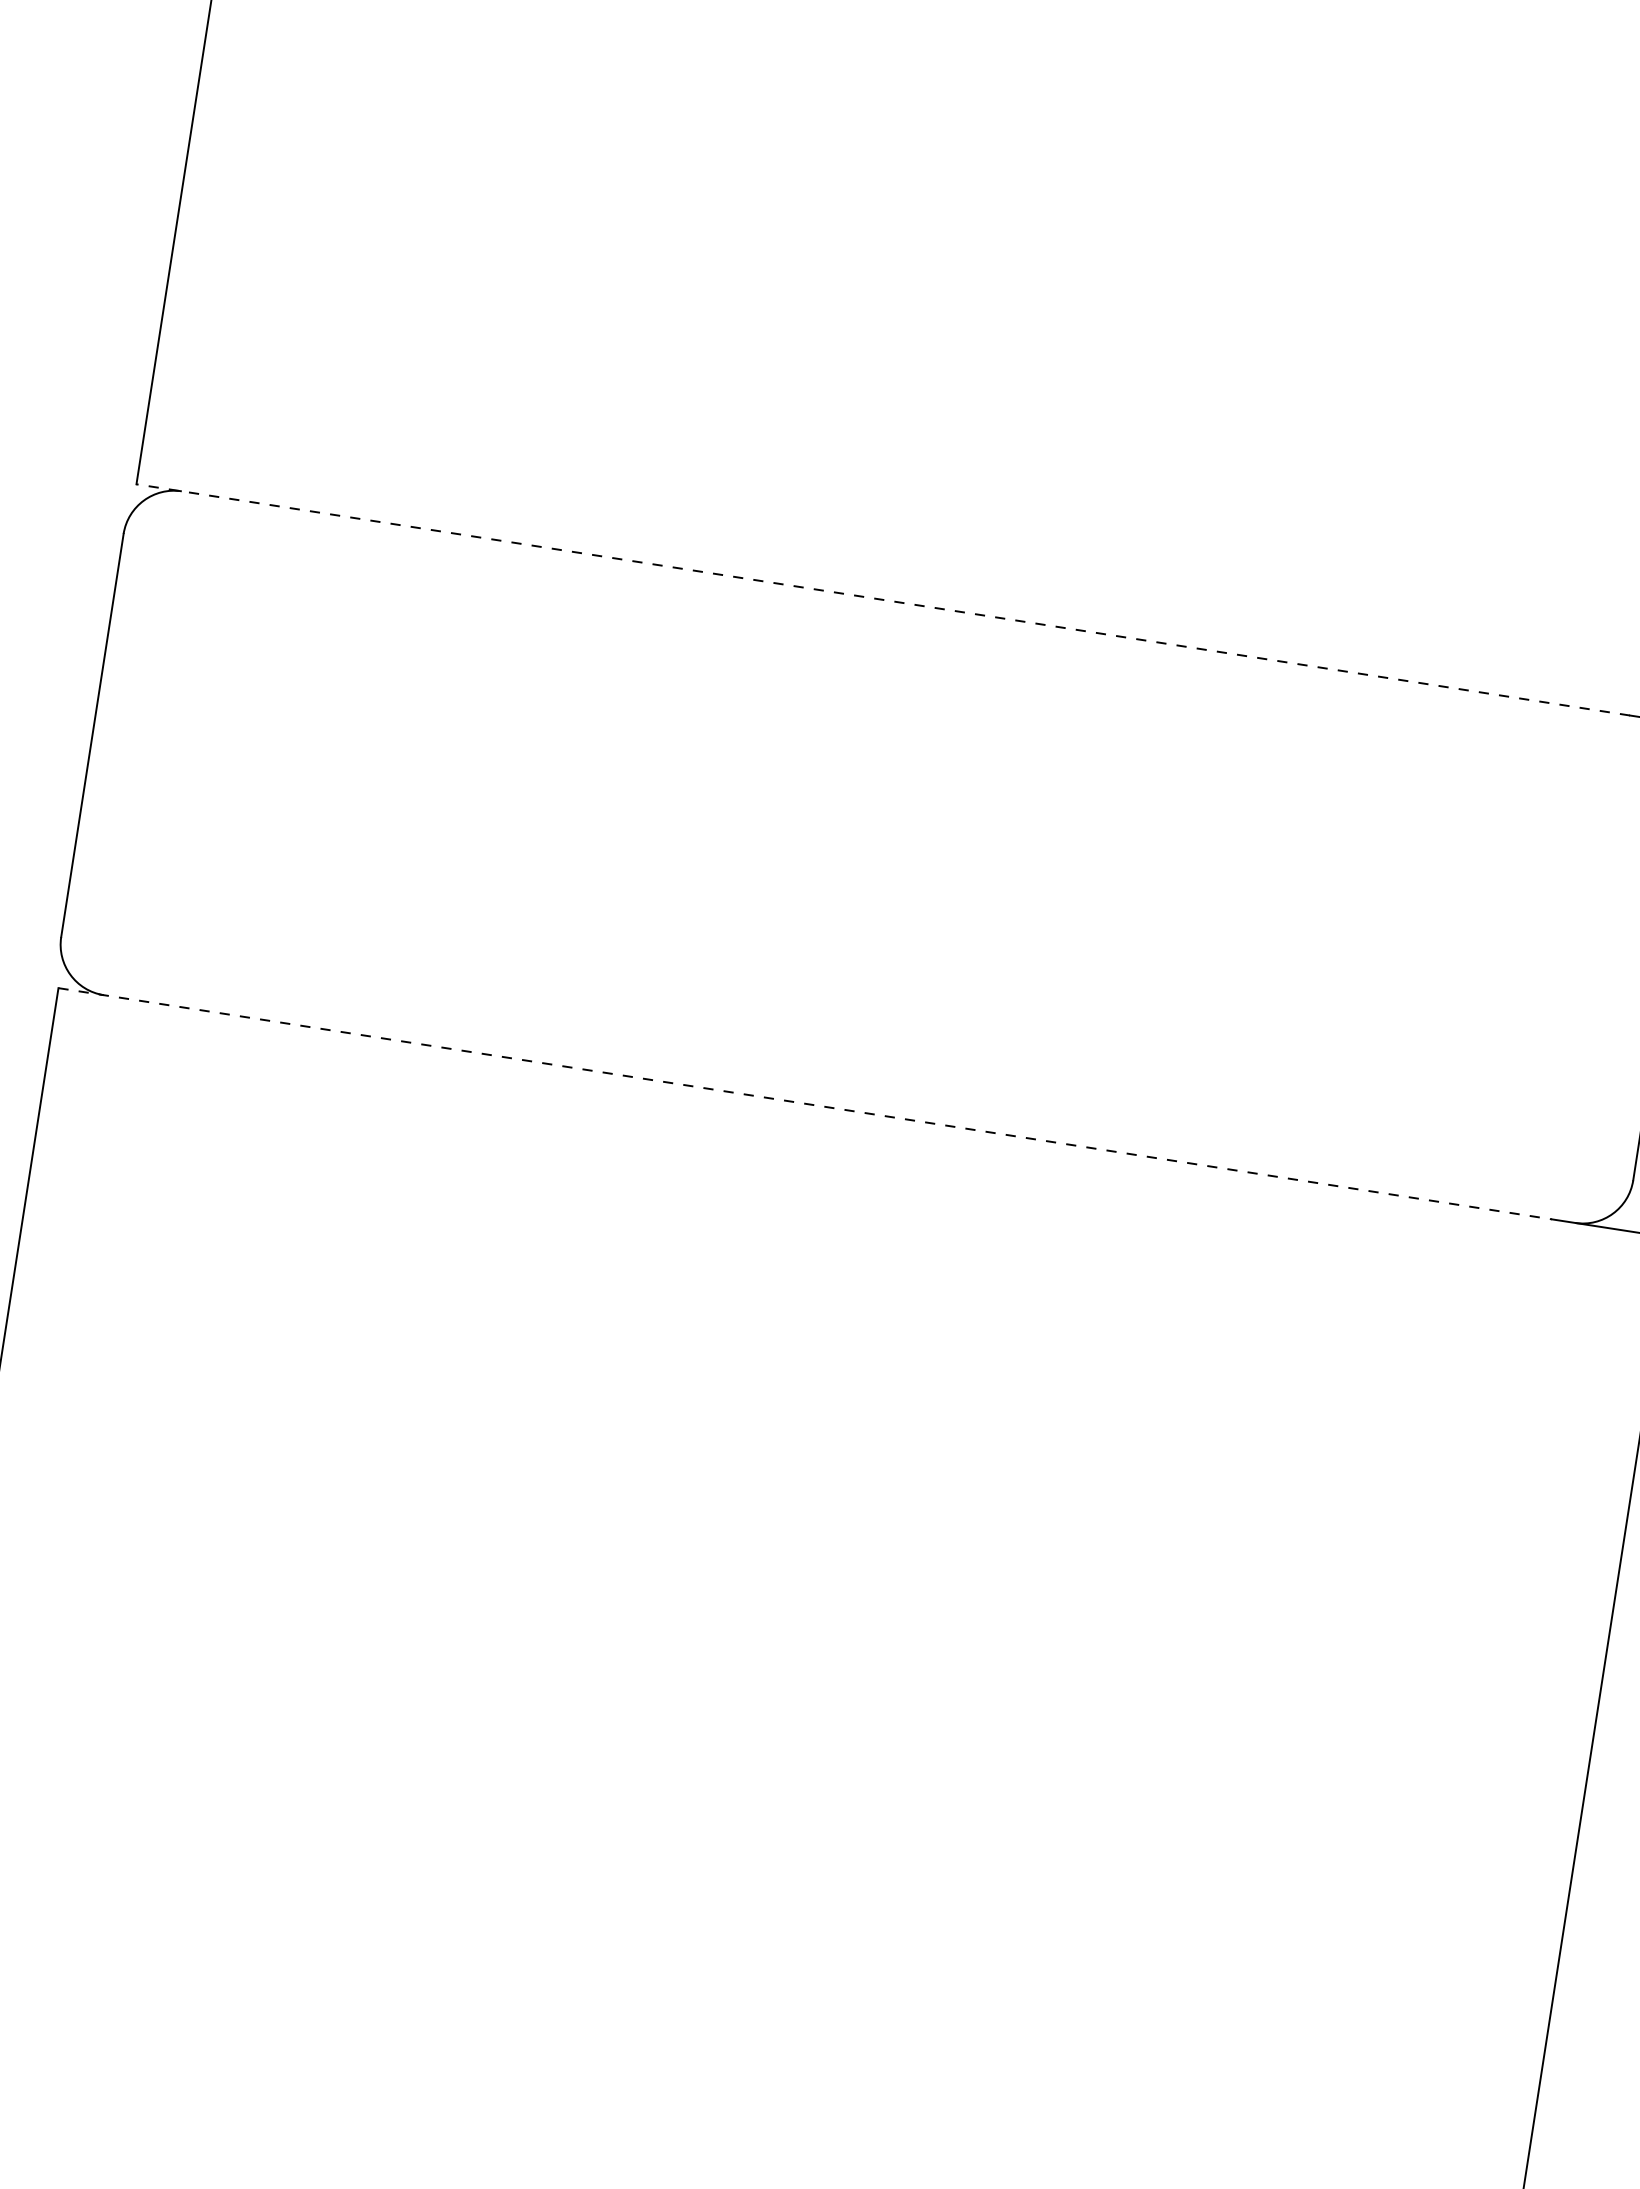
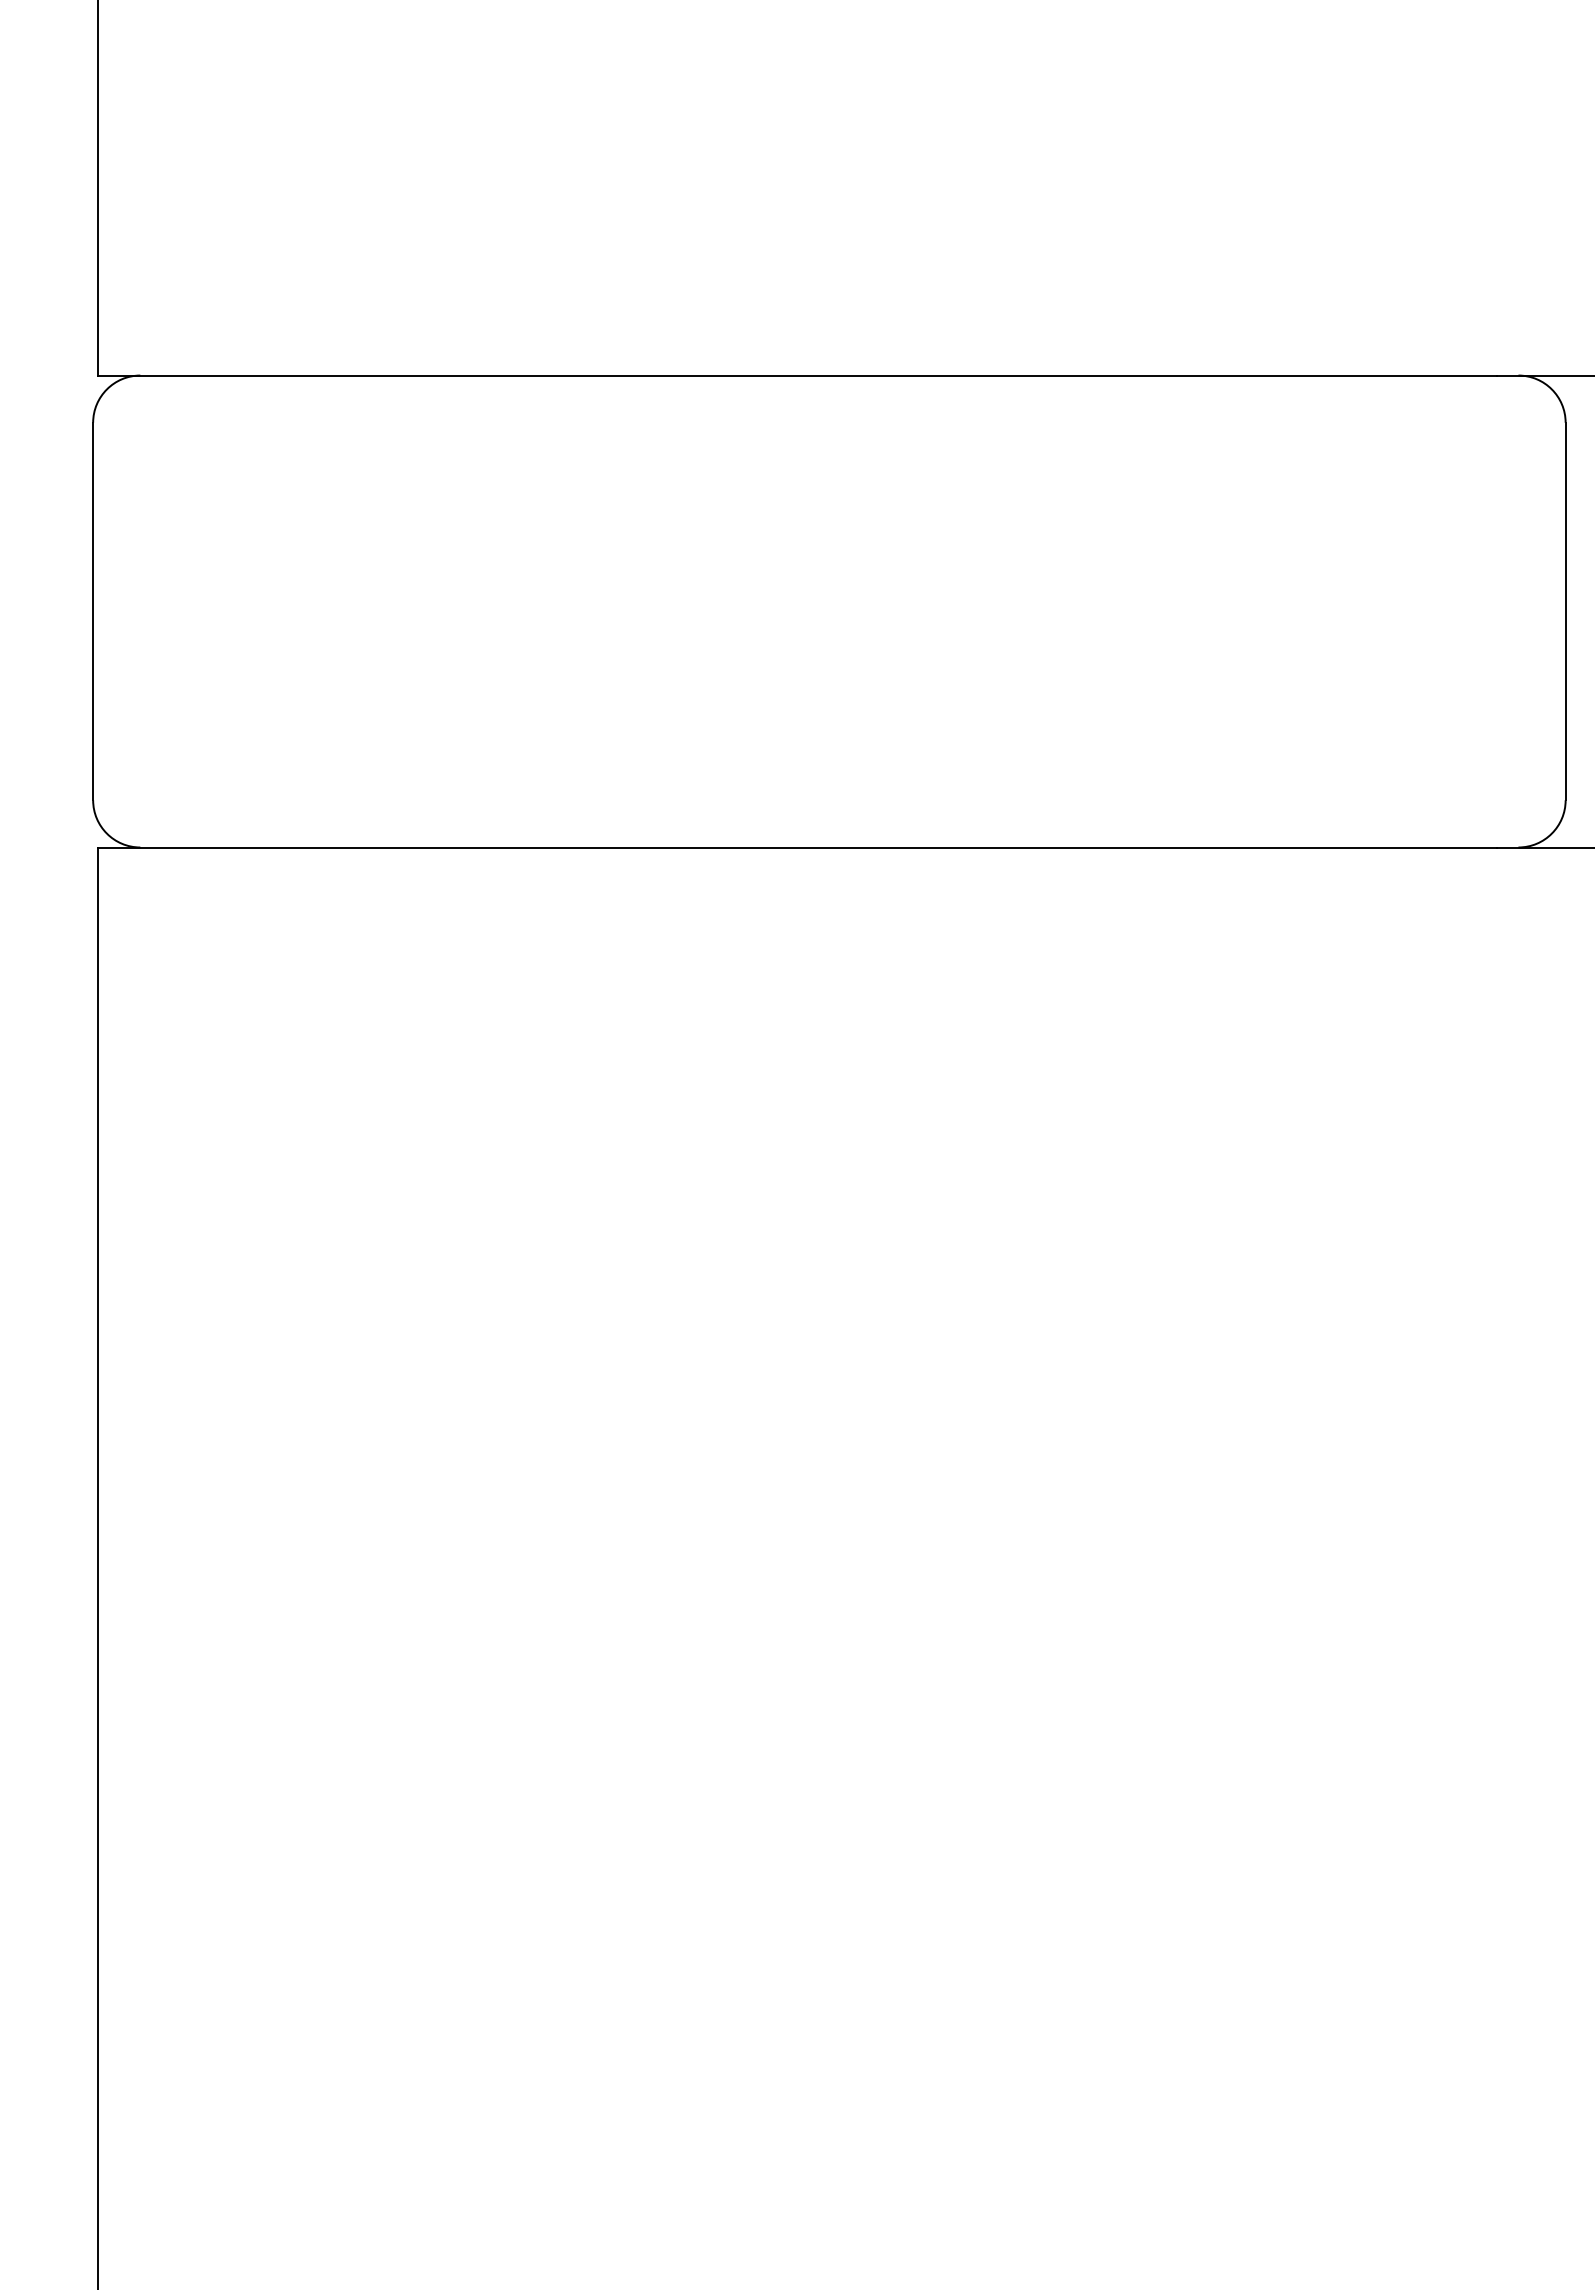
line: (882, 599) -> (796, 375), dashed -> solid
line: (805, 1103) -> (797, 847), dashed -> solid

